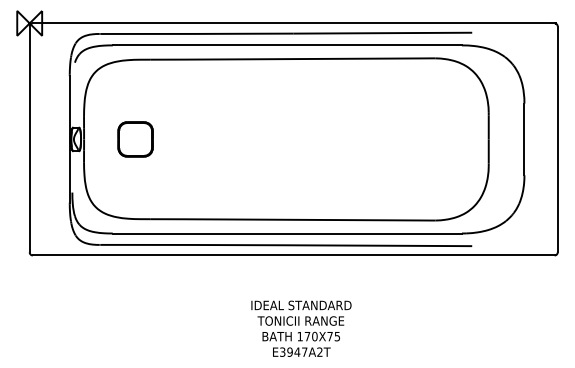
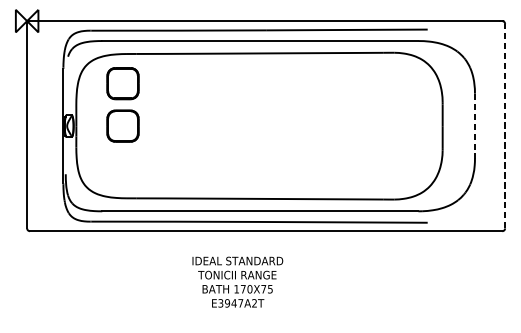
part: (135, 92) -> (122, 83), added
line: (524, 139) -> (475, 126), solid -> dashed
line: (557, 139) -> (504, 126), solid -> dashed
text: (301, 328) -> (237, 281), moved

